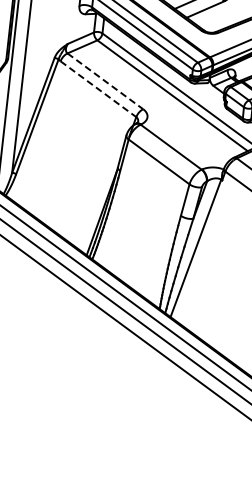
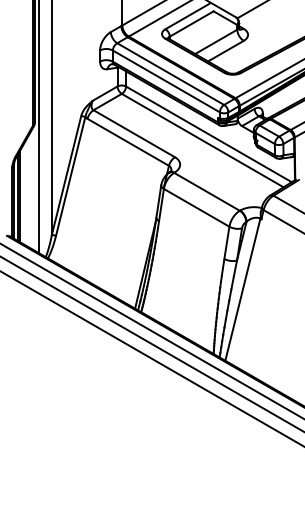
line: (105, 81) -> (134, 133), dashed -> solid
line: (98, 89) -> (128, 142), dashed -> solid

